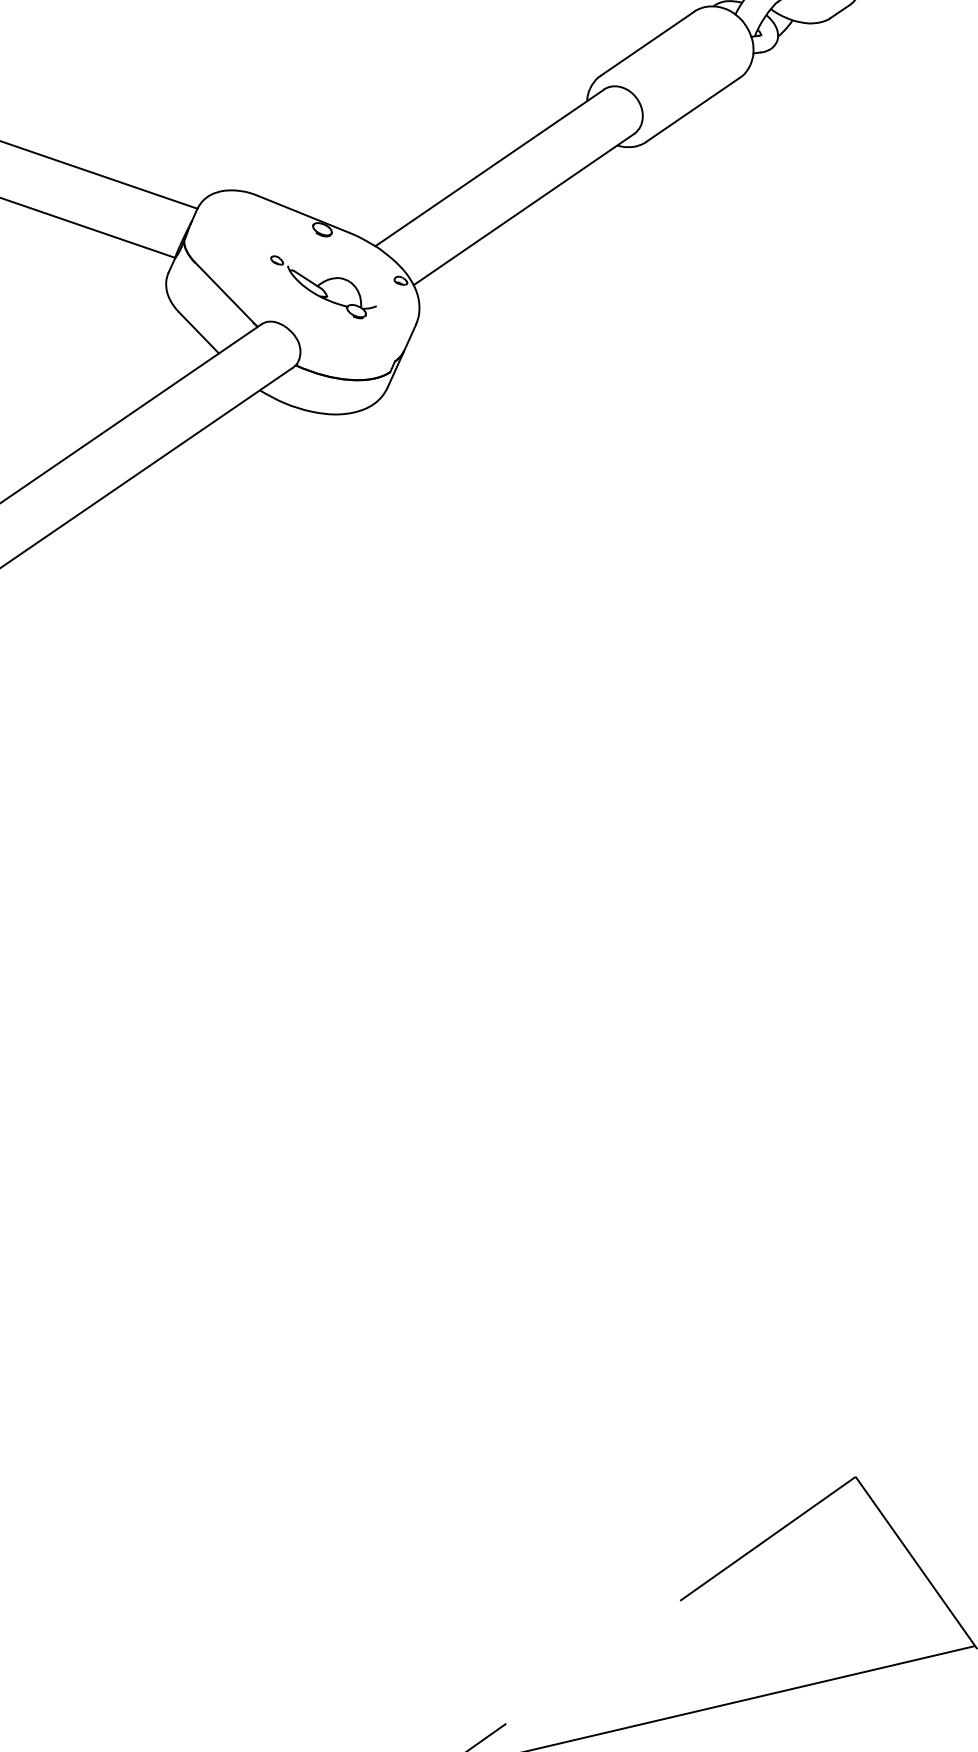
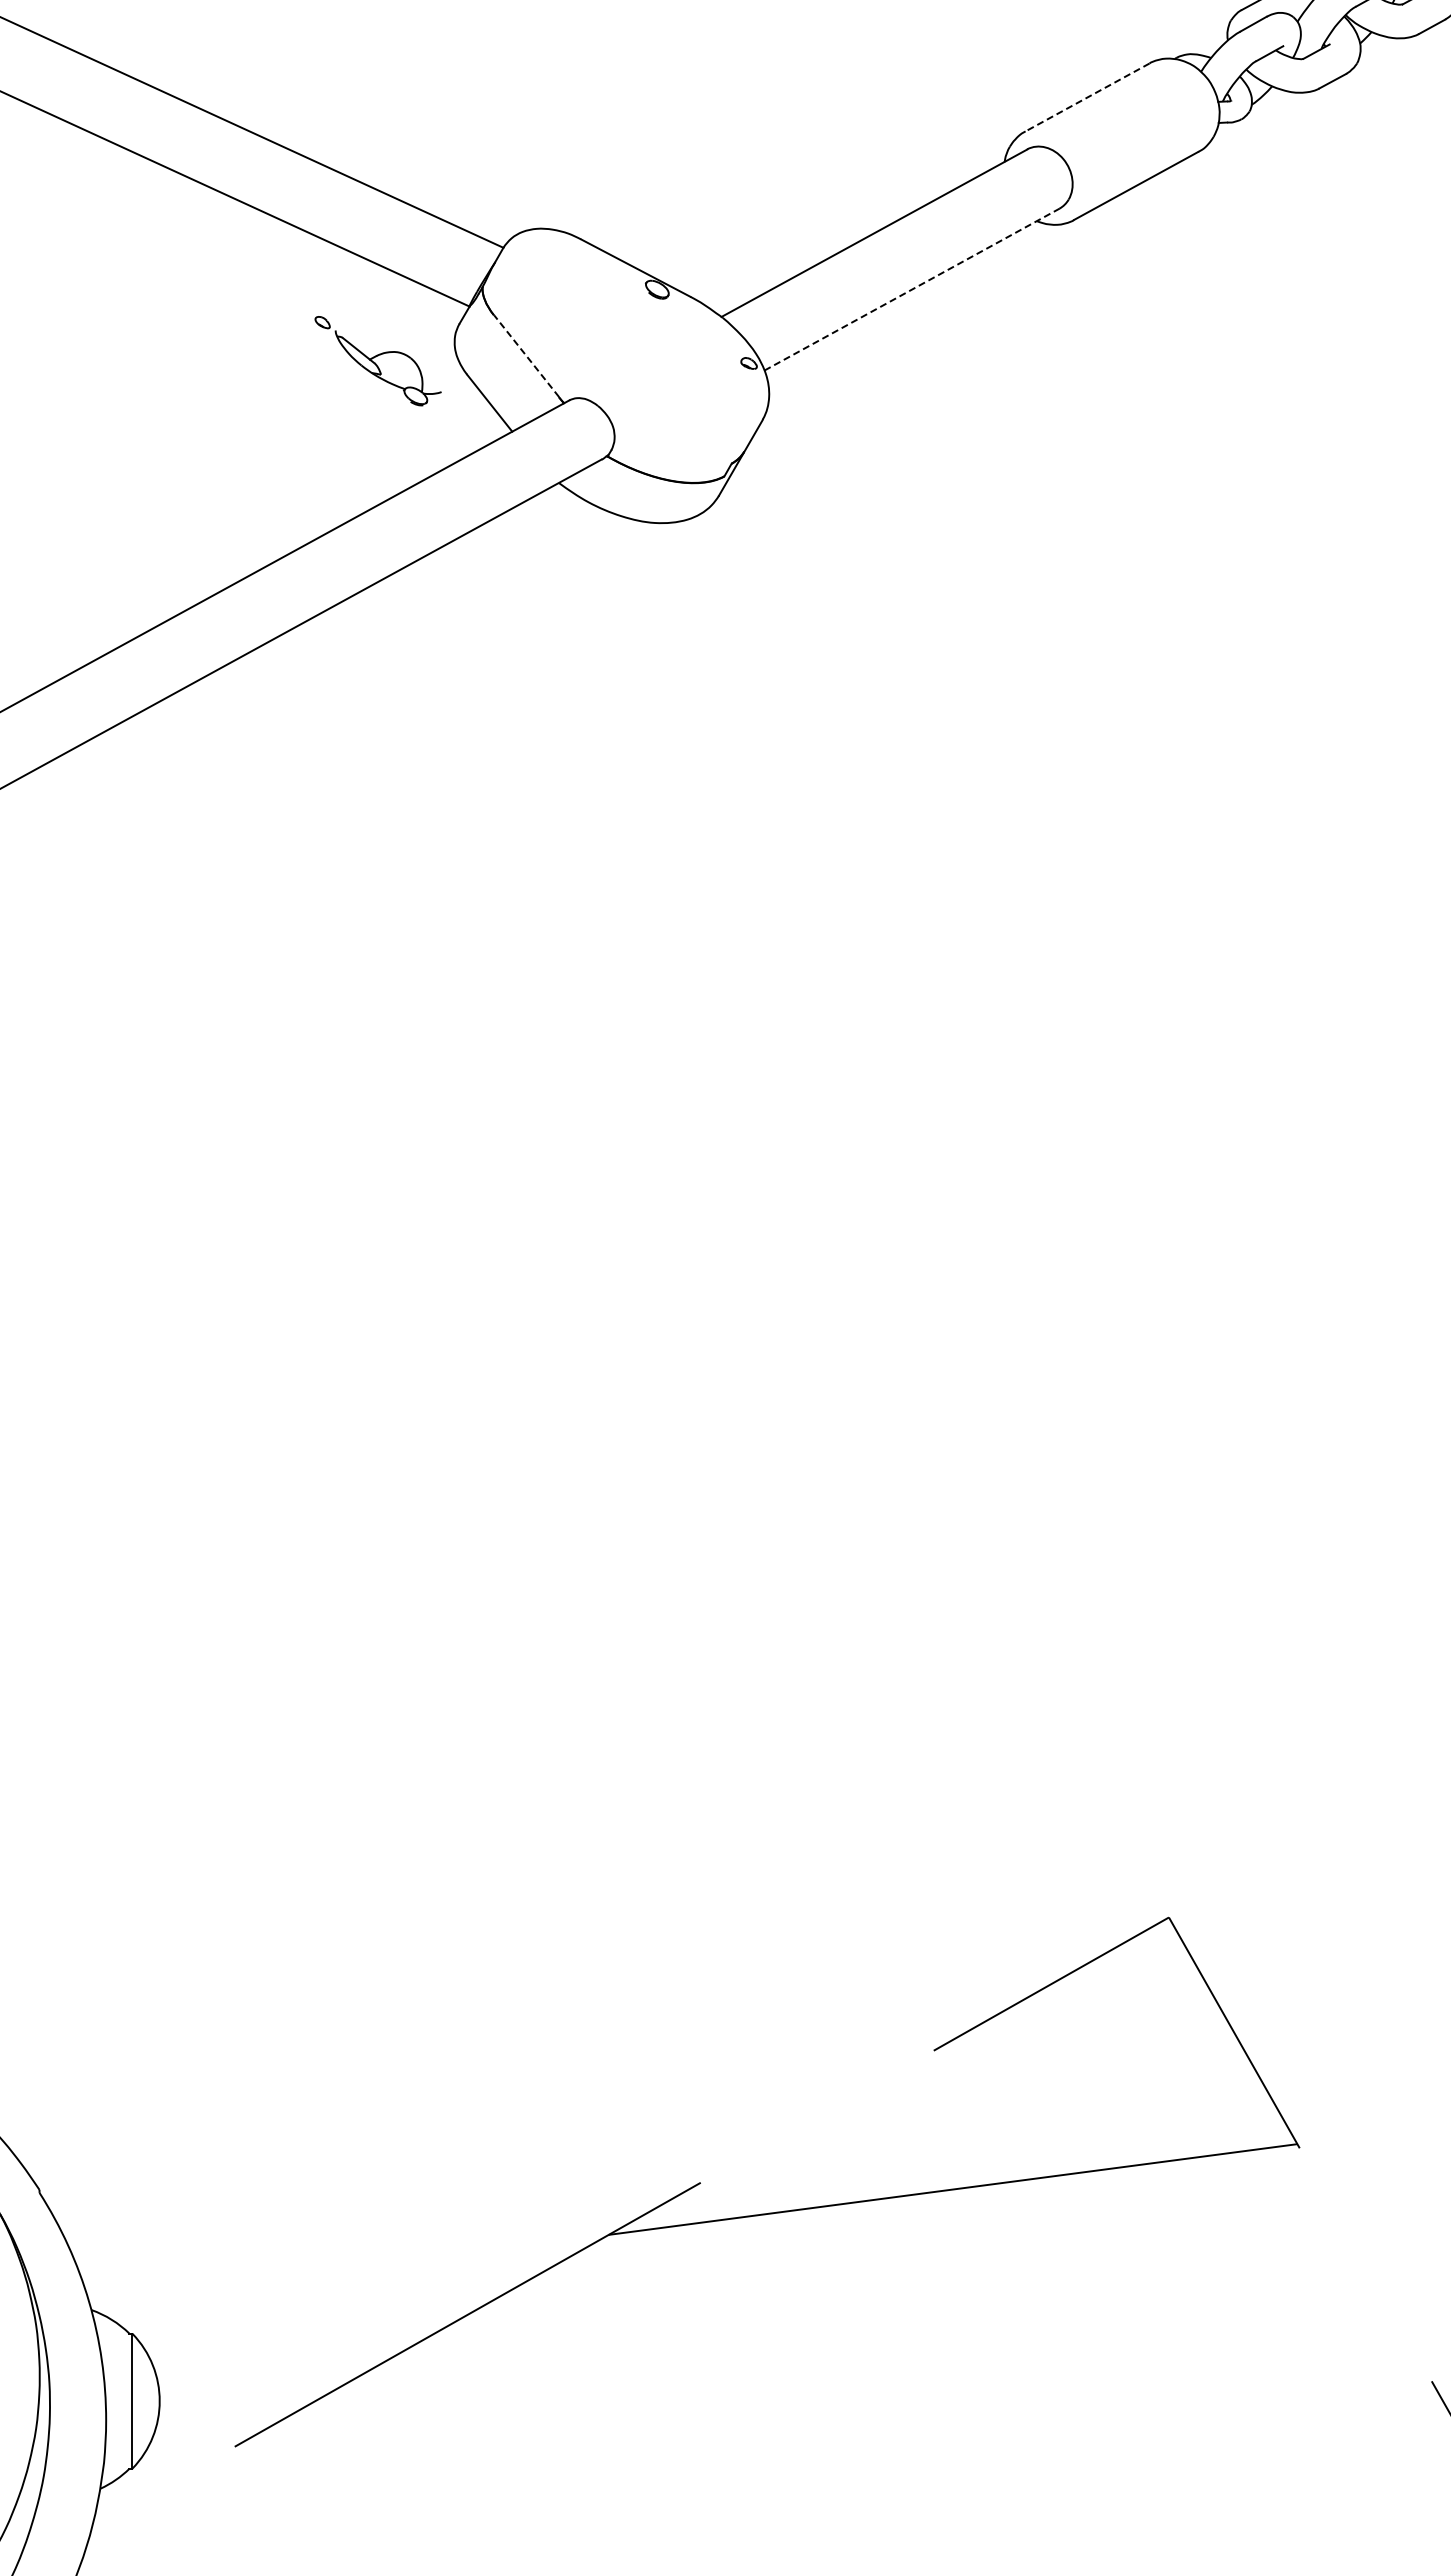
line: (647, 43) -> (1087, 97), solid -> dashed
line: (524, 209) -> (912, 289), solid -> dashed
part: (323, 286) -> (377, 361), moved
line: (224, 292) -> (526, 355), solid -> dashed

